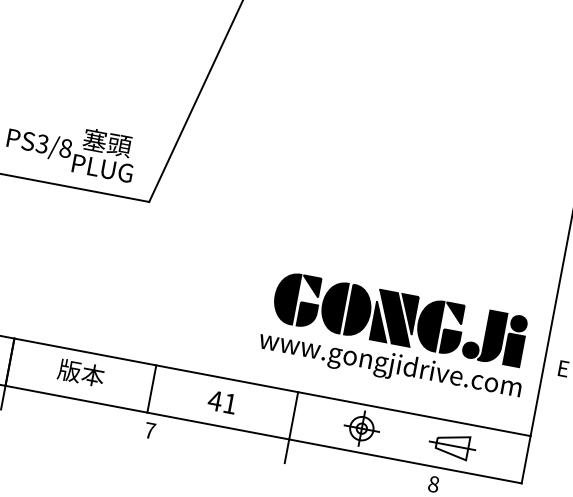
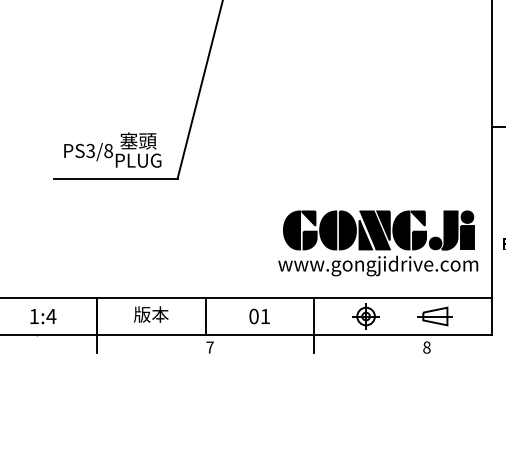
text: (214, 400) -> (253, 316), 41 -> 01

